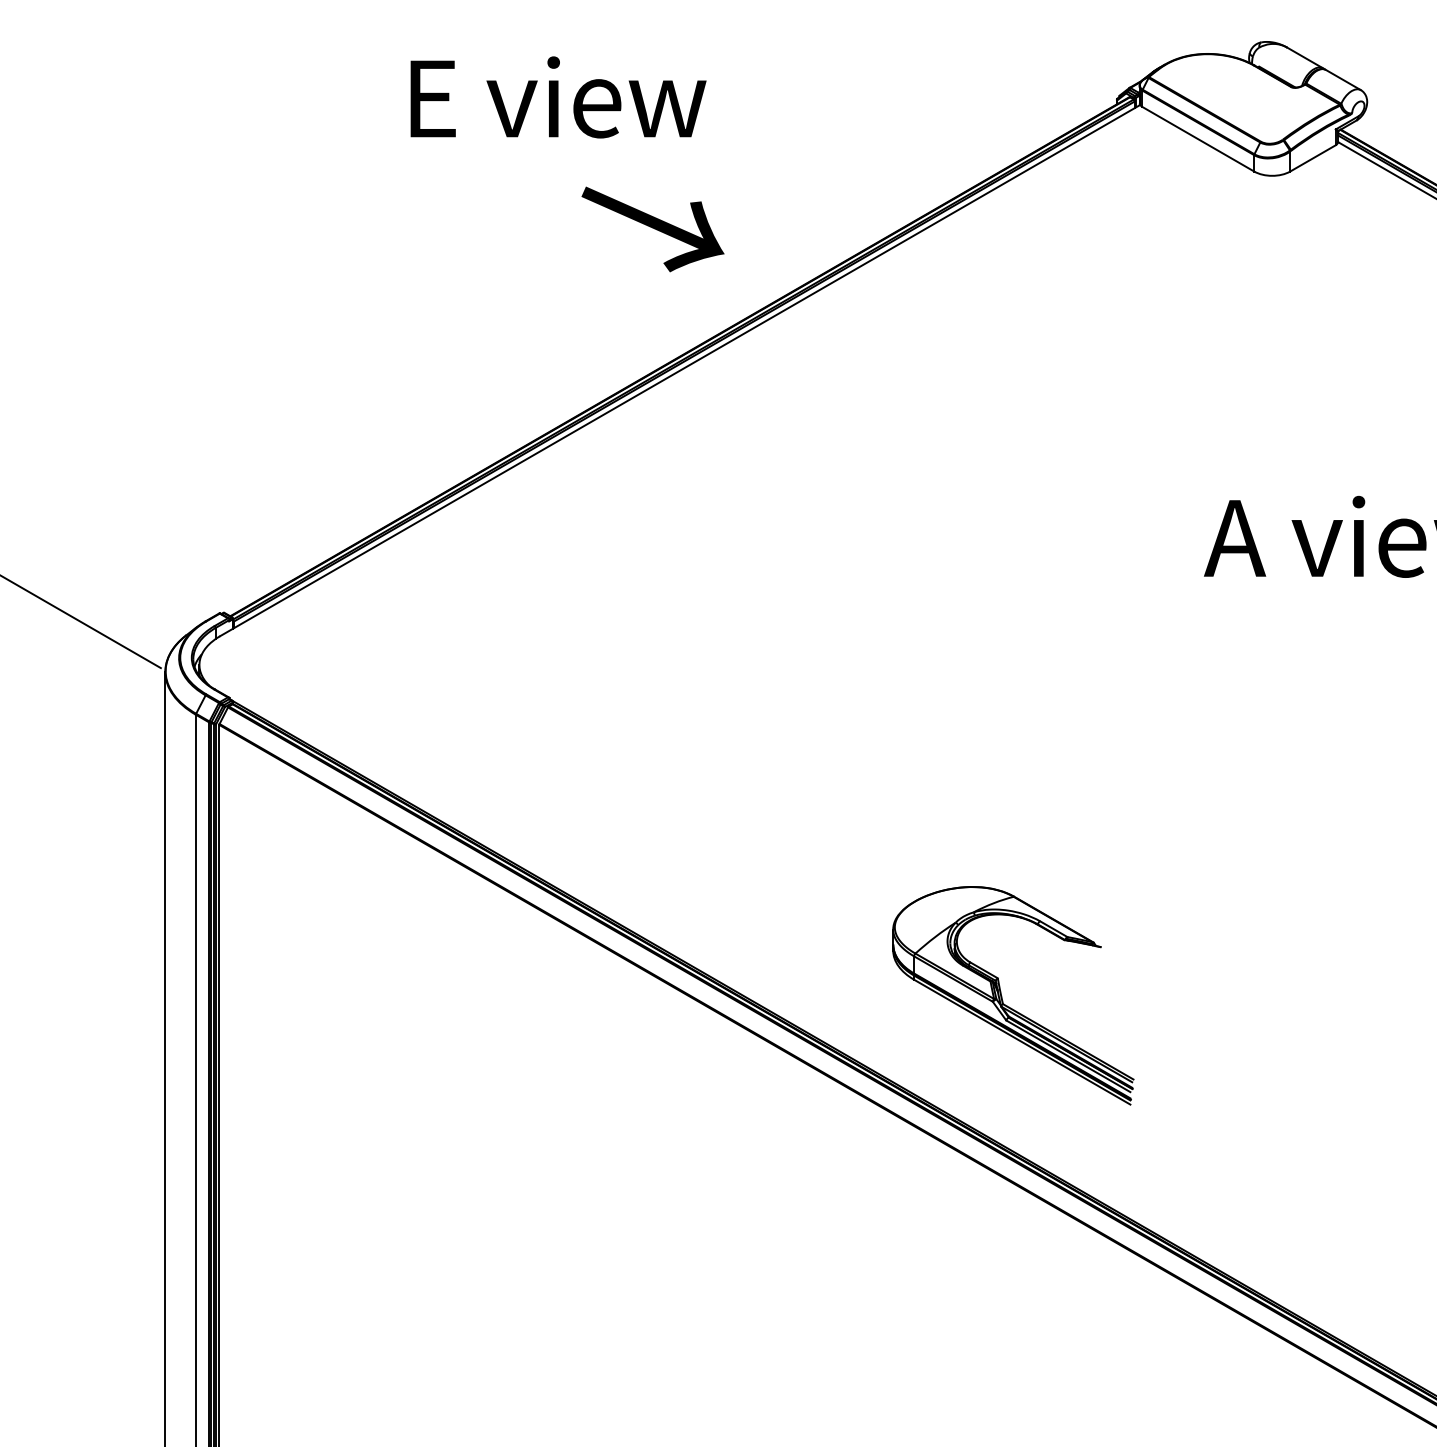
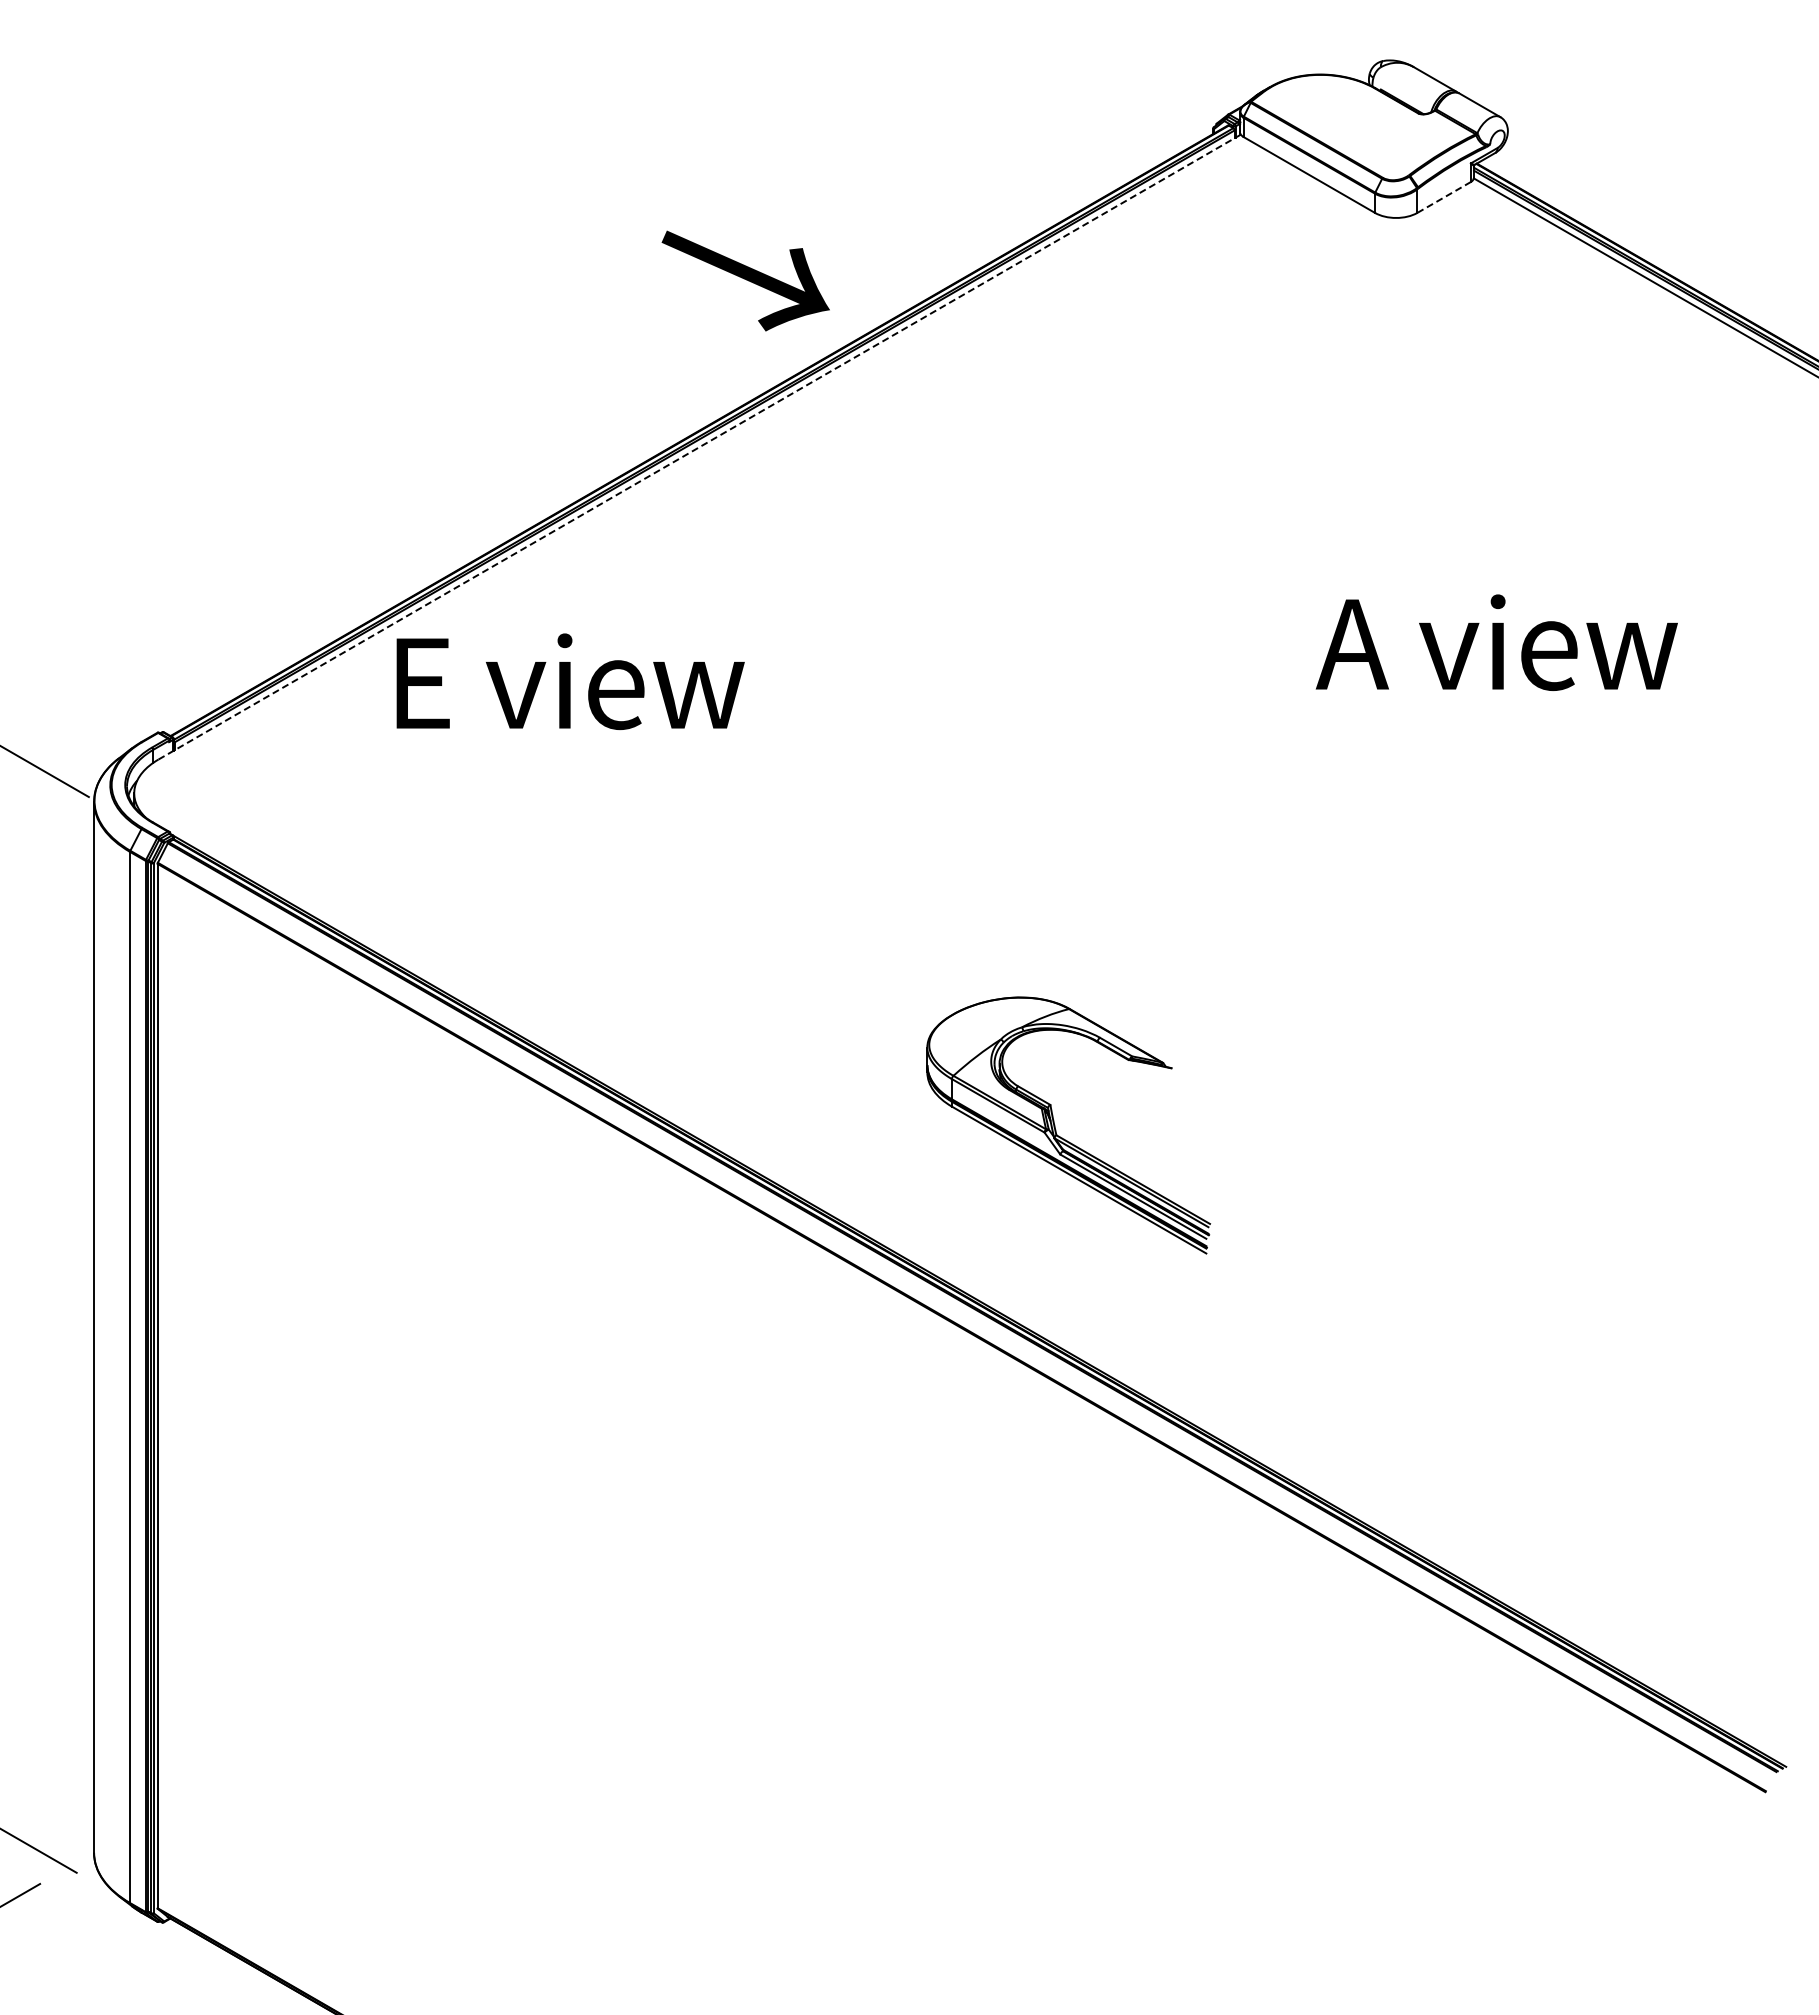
text: (558, 97) -> (570, 681), moved
line: (1313, 158) -> (1444, 197), solid -> dashed
text: (652, 228) -> (745, 280), moved
line: (679, 370) -> (699, 447), solid -> dashed
part: (1003, 999) -> (1056, 1129), moved

